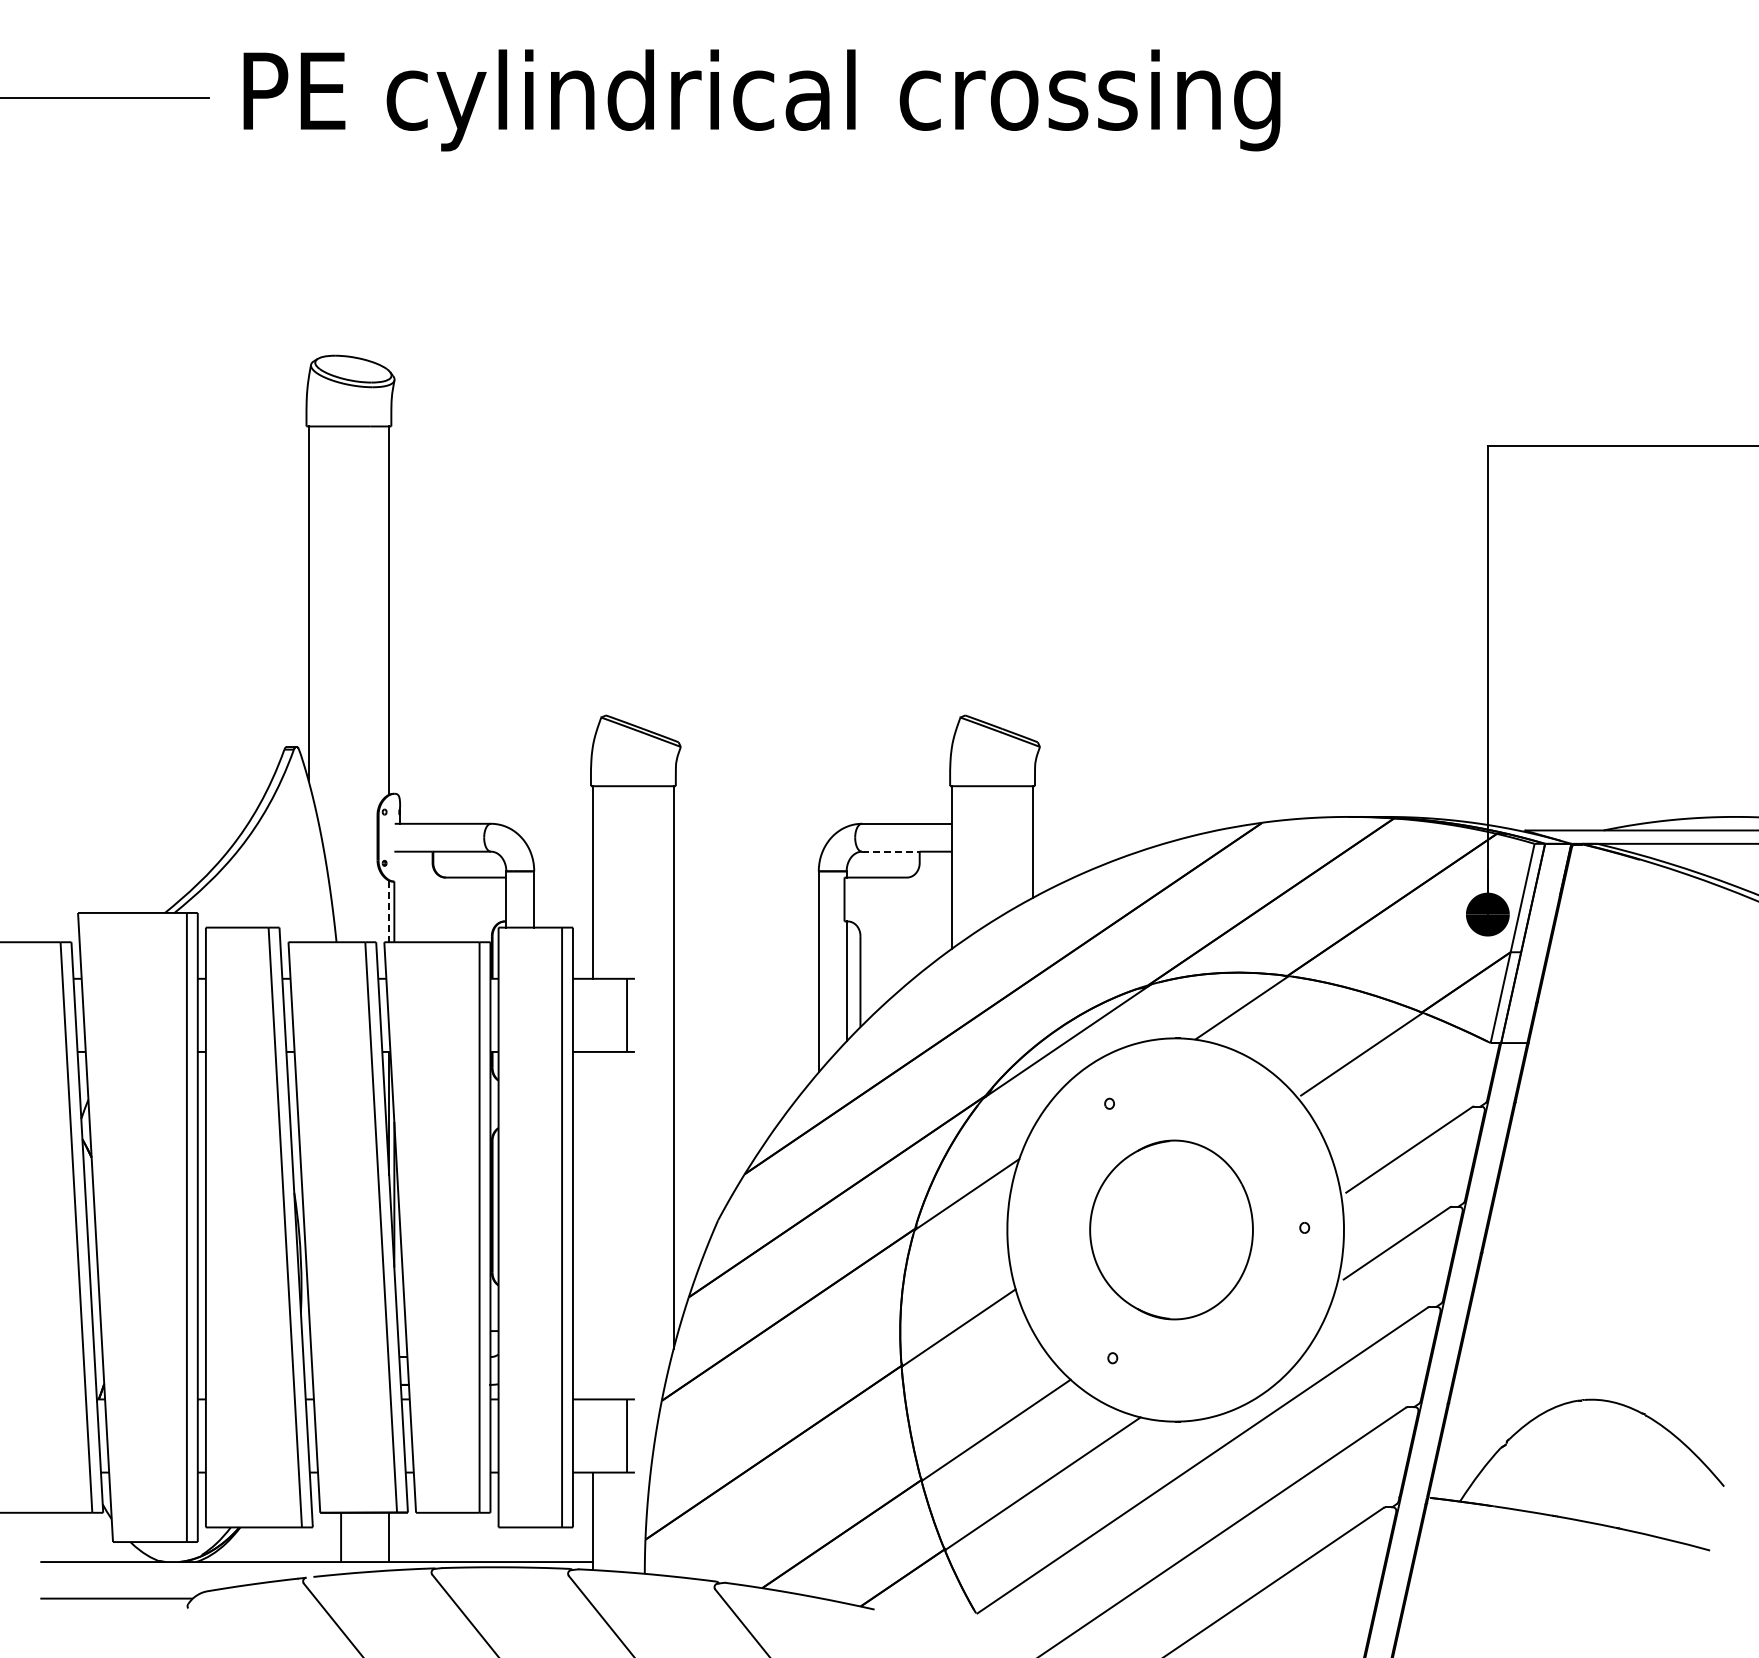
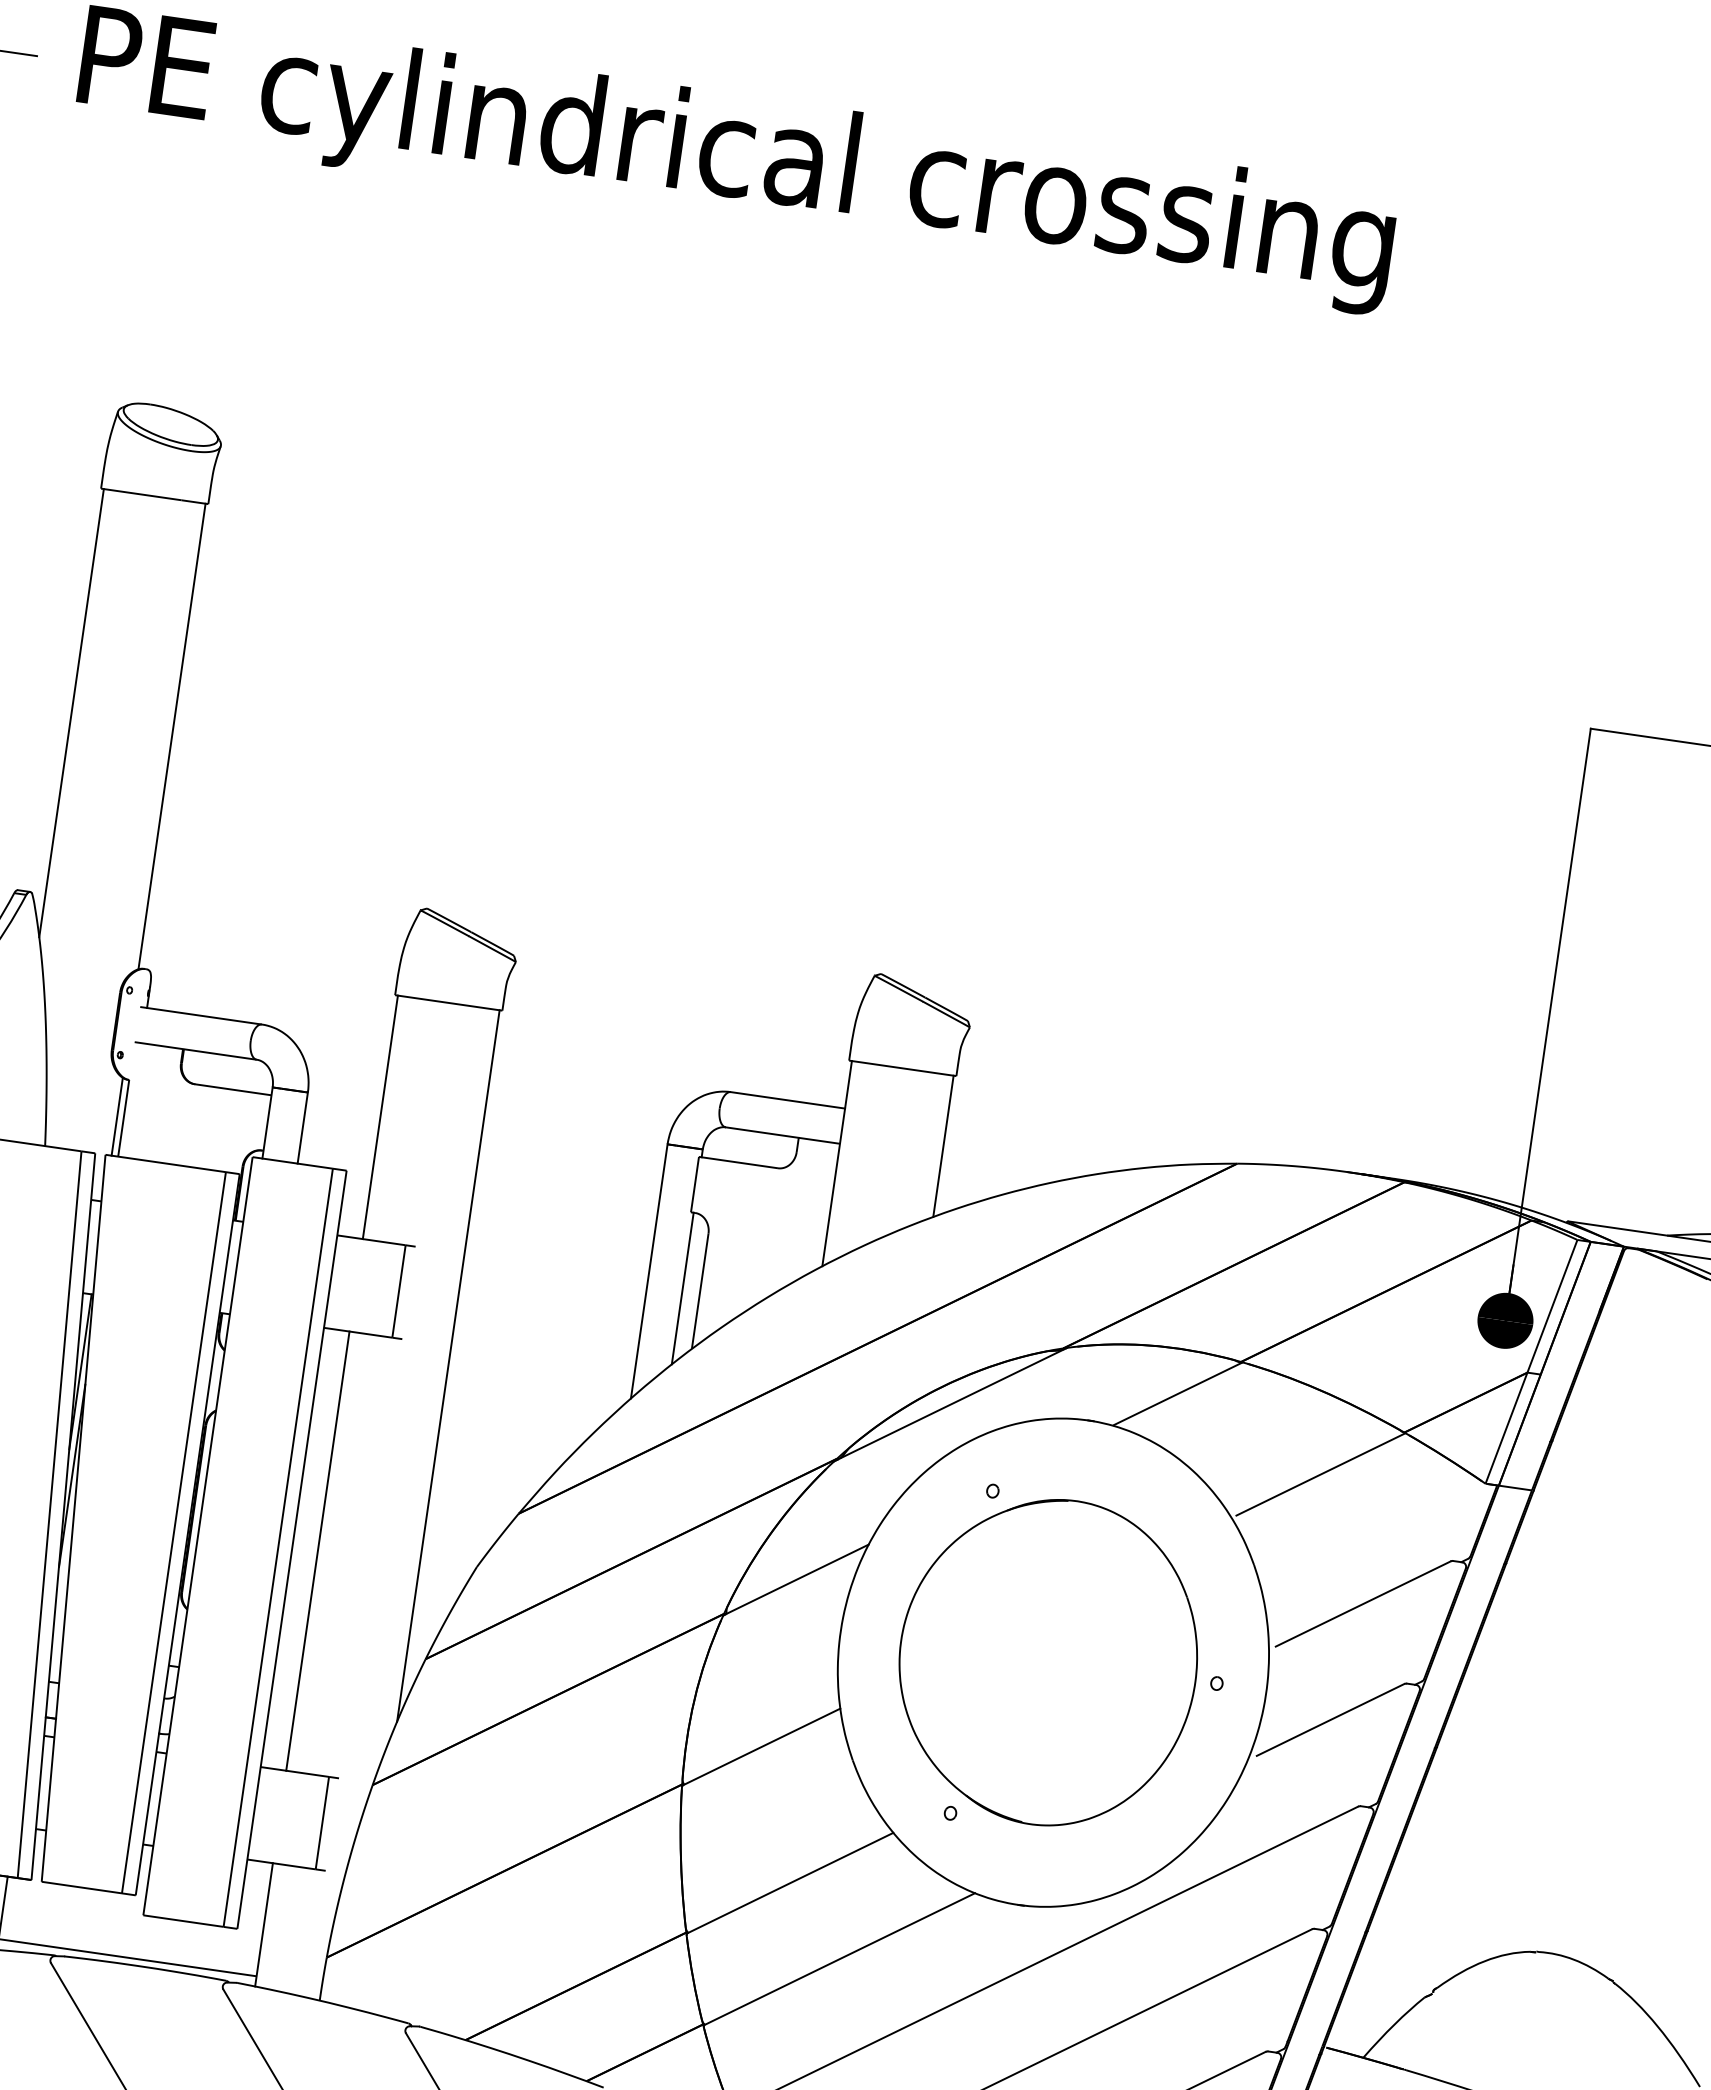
line: (890, 851) -> (761, 1132), dashed -> solid
line: (389, 911) -> (117, 1116), dashed -> solid
line: (593, 1225) -> (318, 1550), added
part: (1171, 1229) -> (1048, 1661), size x1.43

